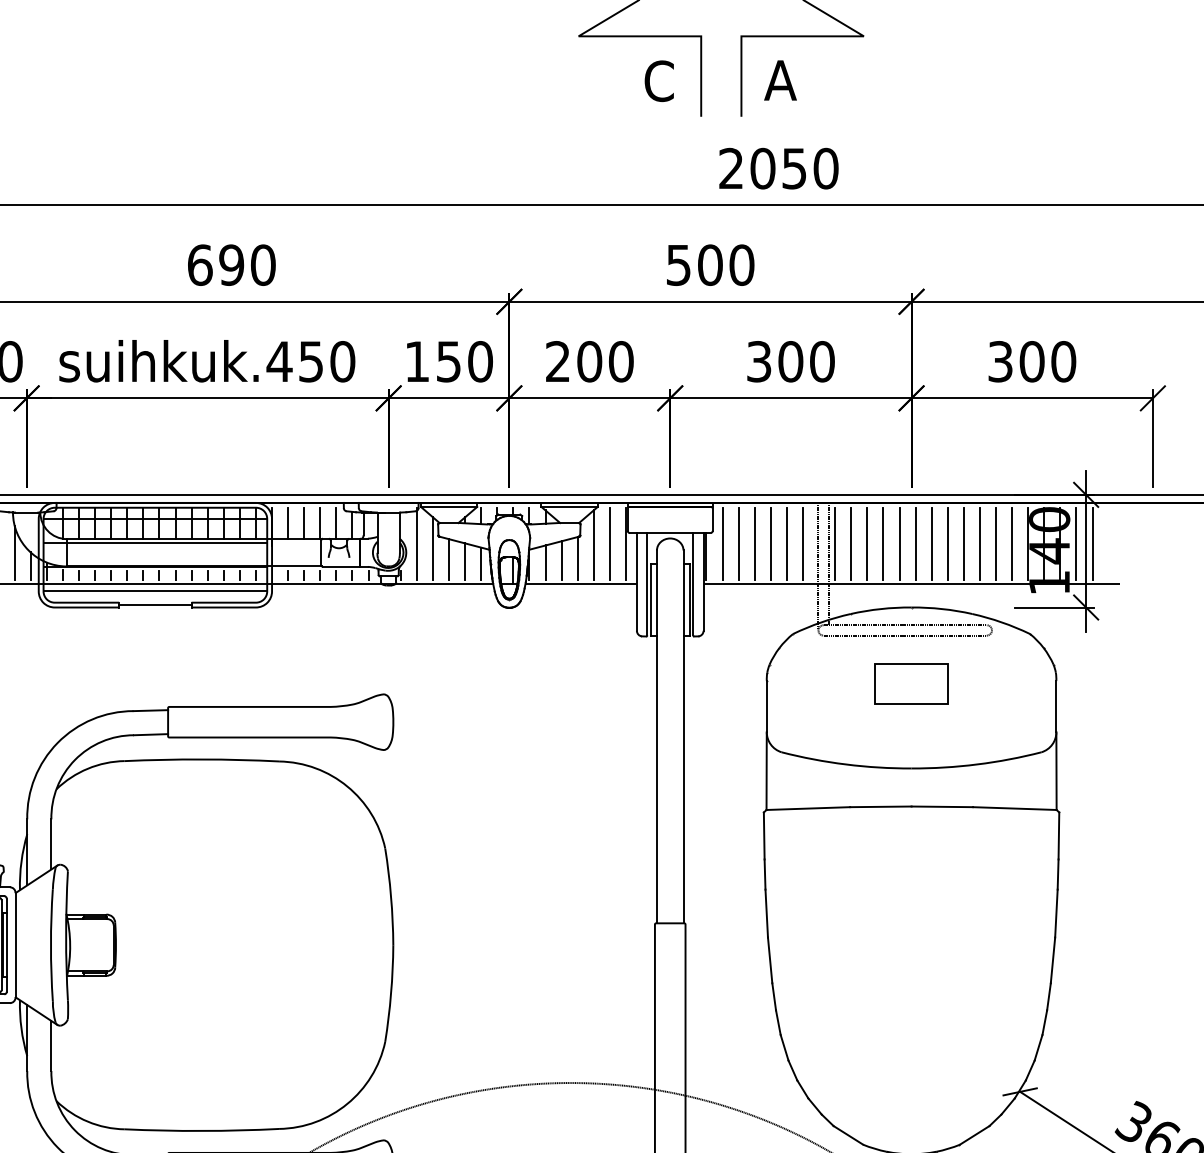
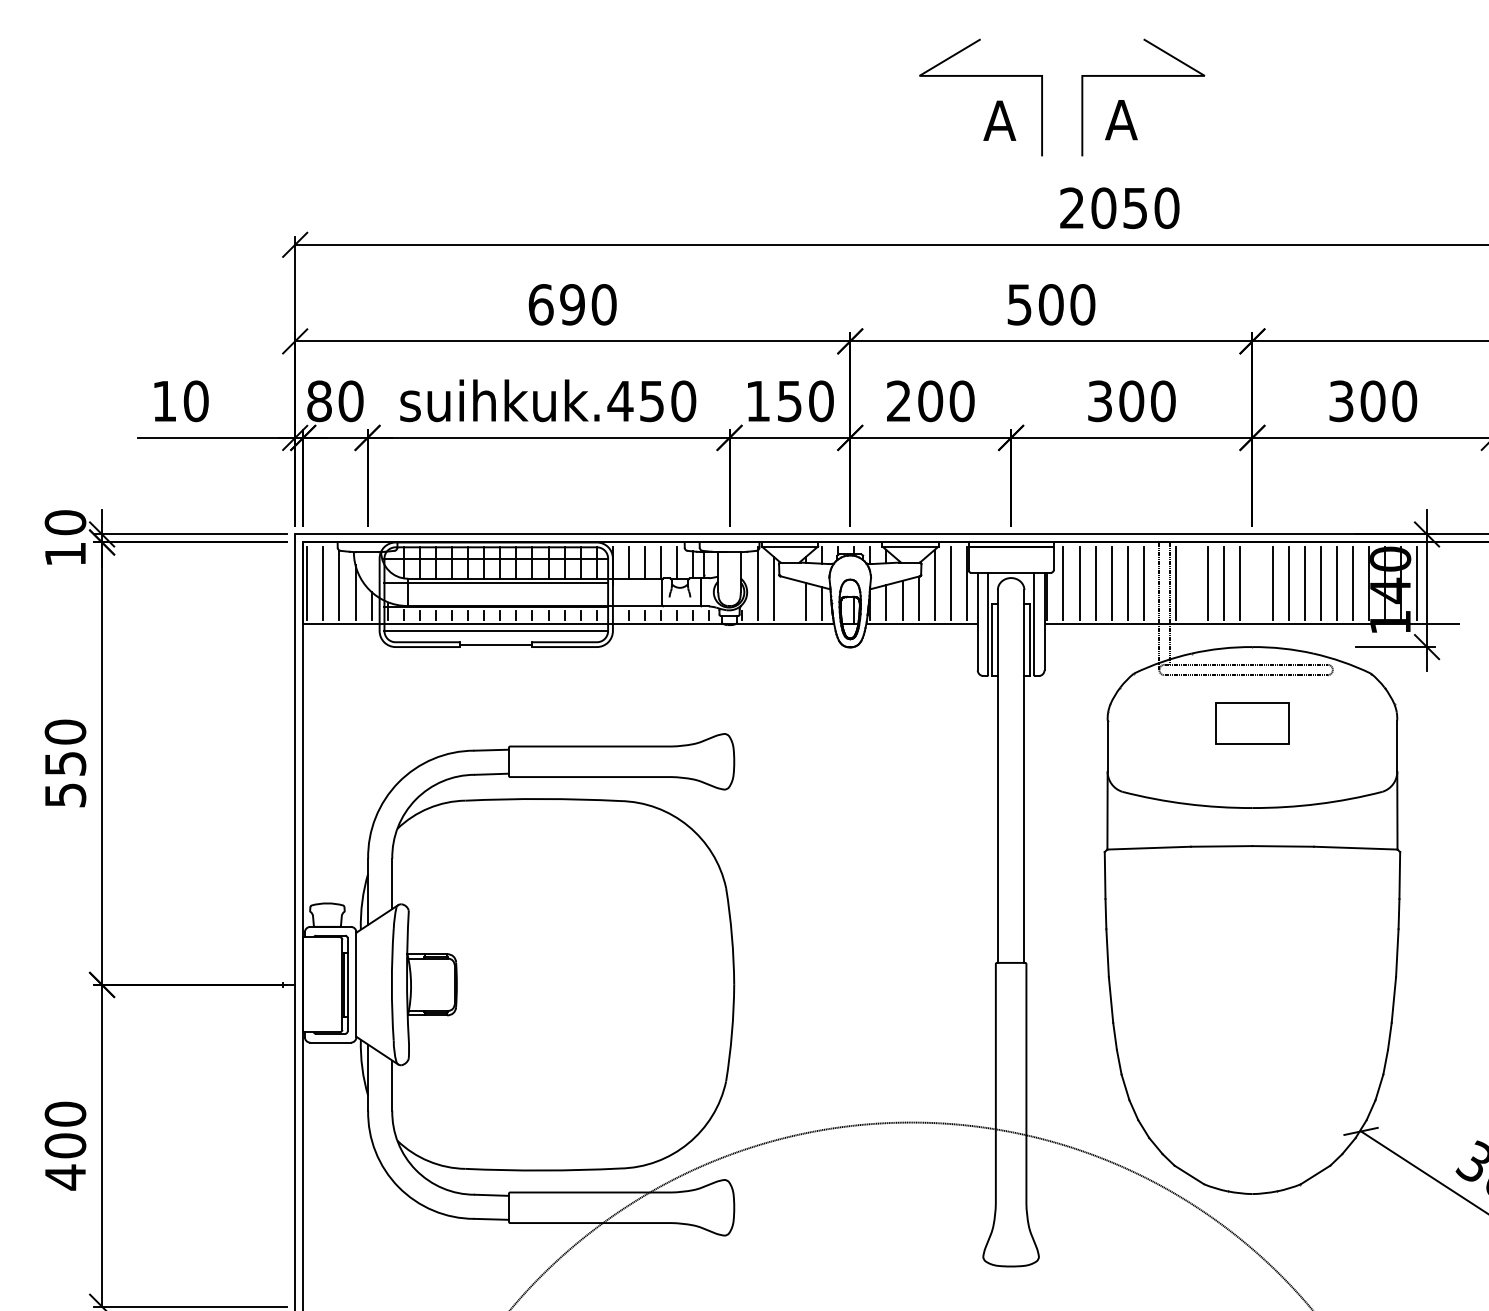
text: (658, 80) -> (999, 120), C -> A
line: (851, 543) -> (1192, 583), removed
line: (915, 543) -> (1256, 583), removed
line: (1092, 543) -> (1433, 583), removed
line: (448, 558) -> (789, 598), removed

